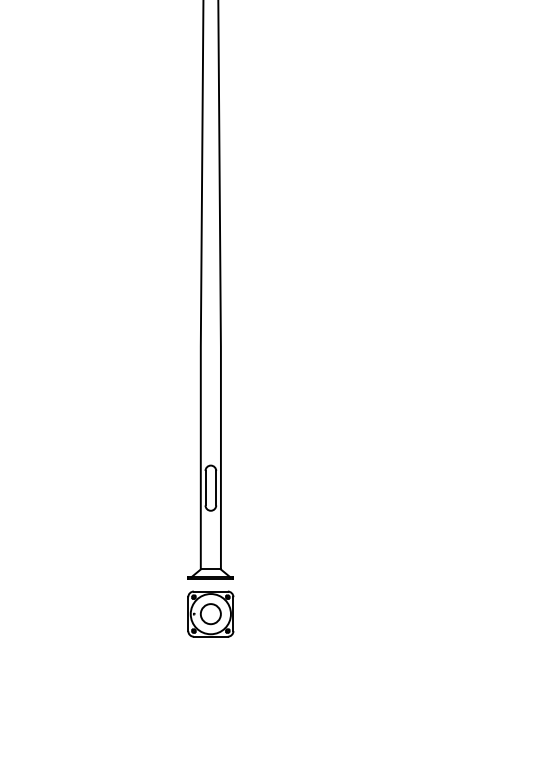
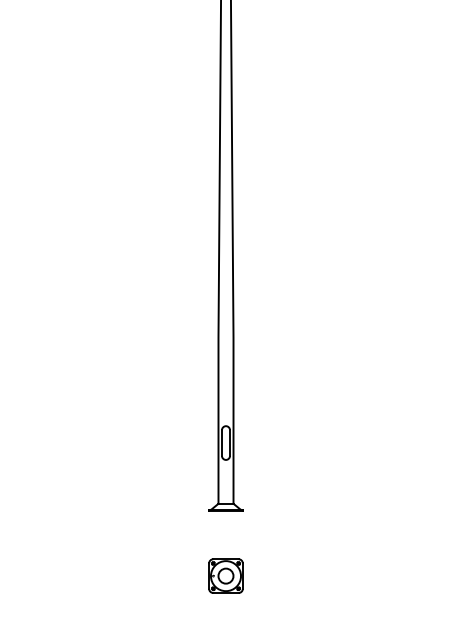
part: (210, 613) -> (225, 575), moved

